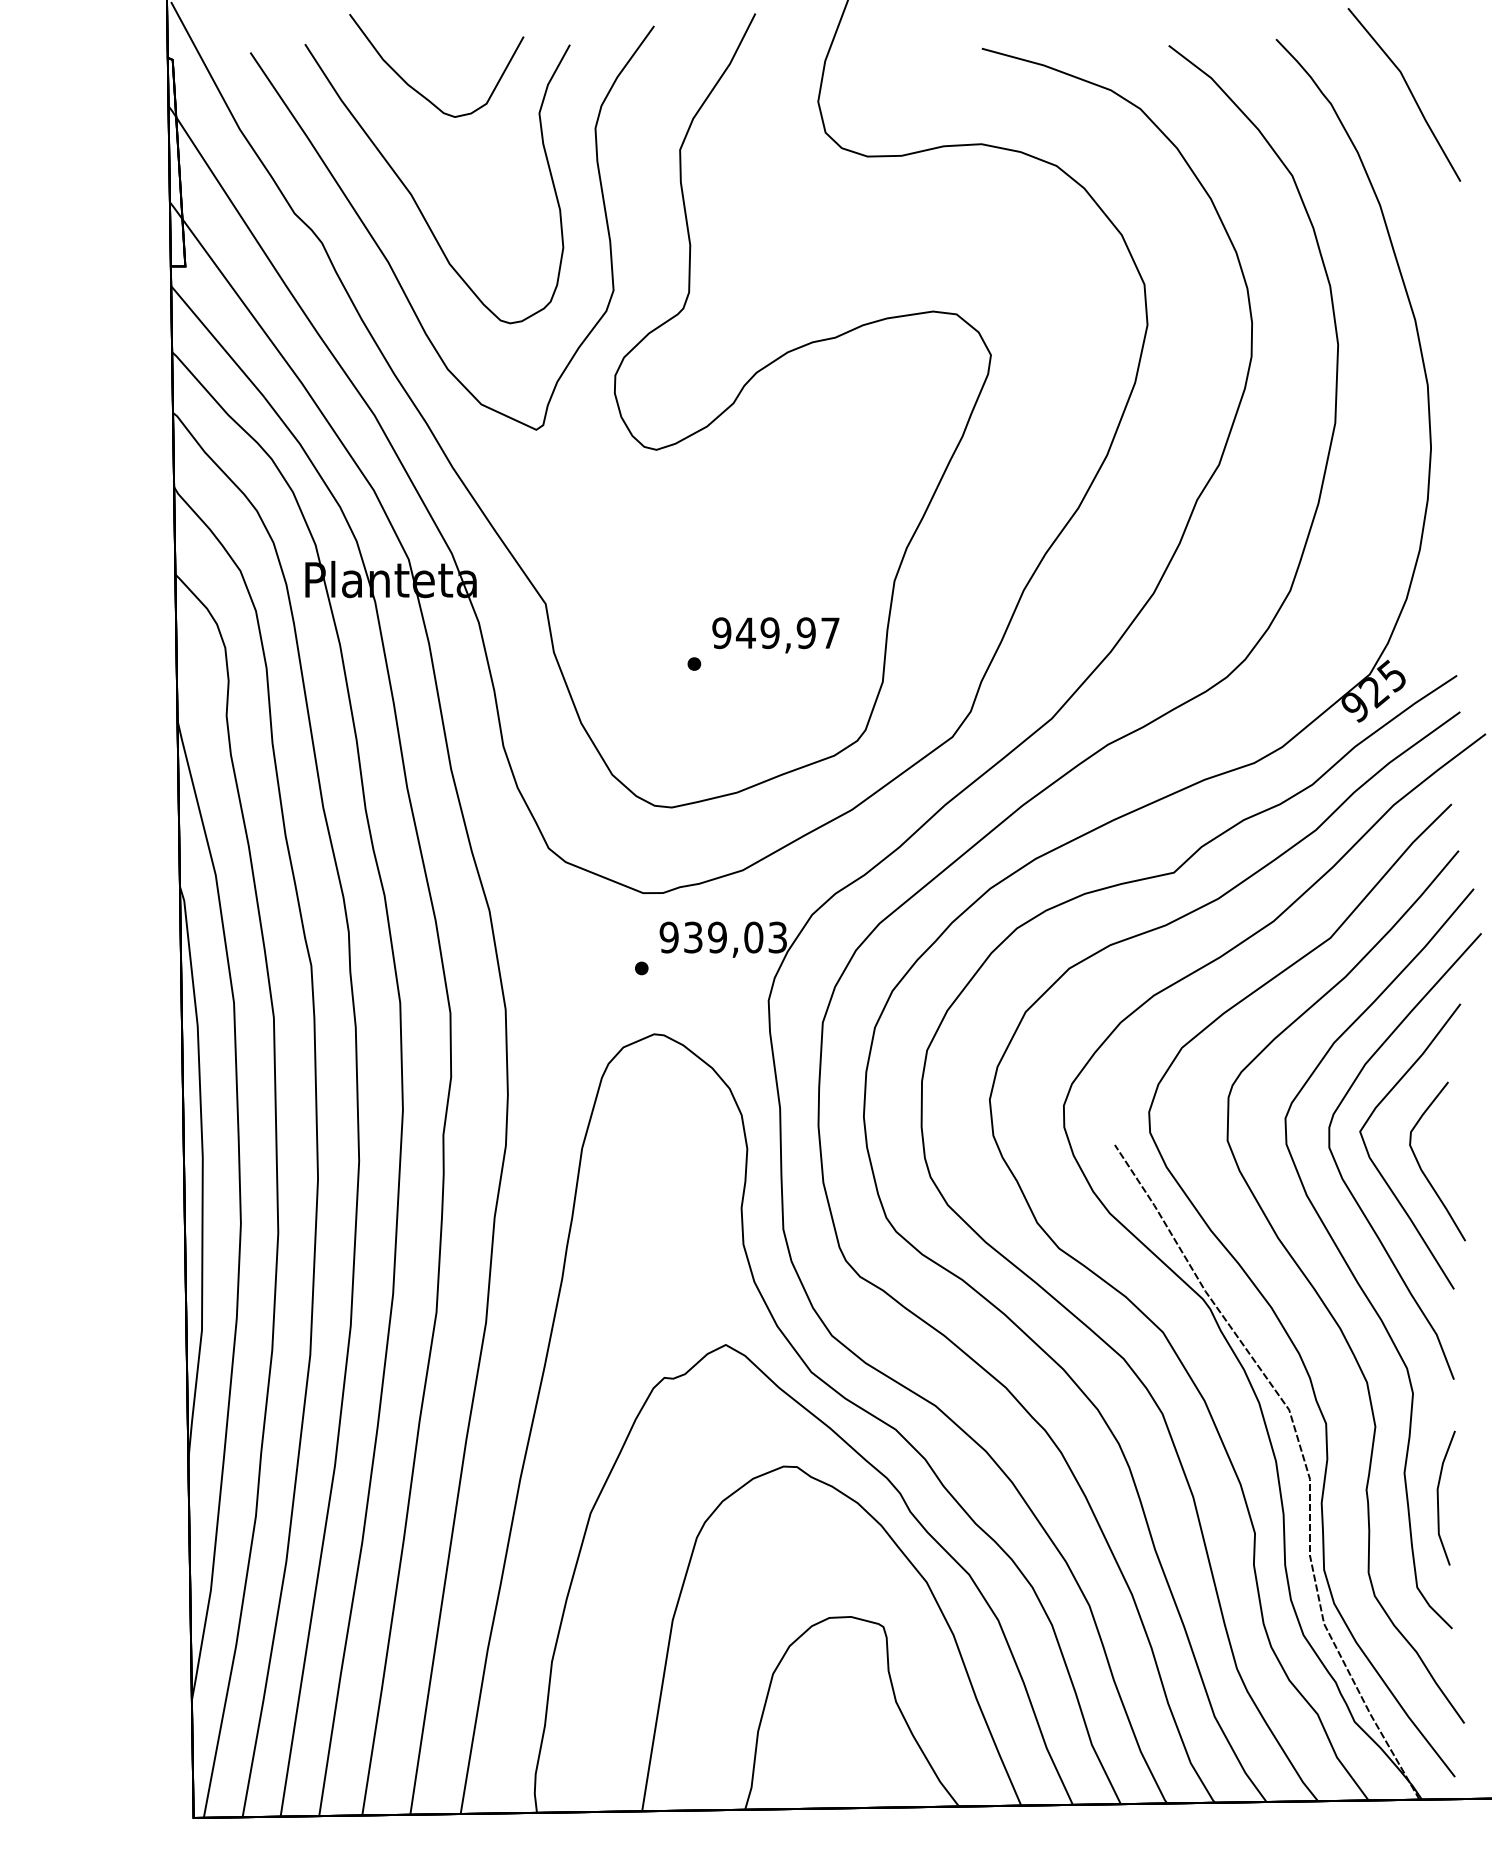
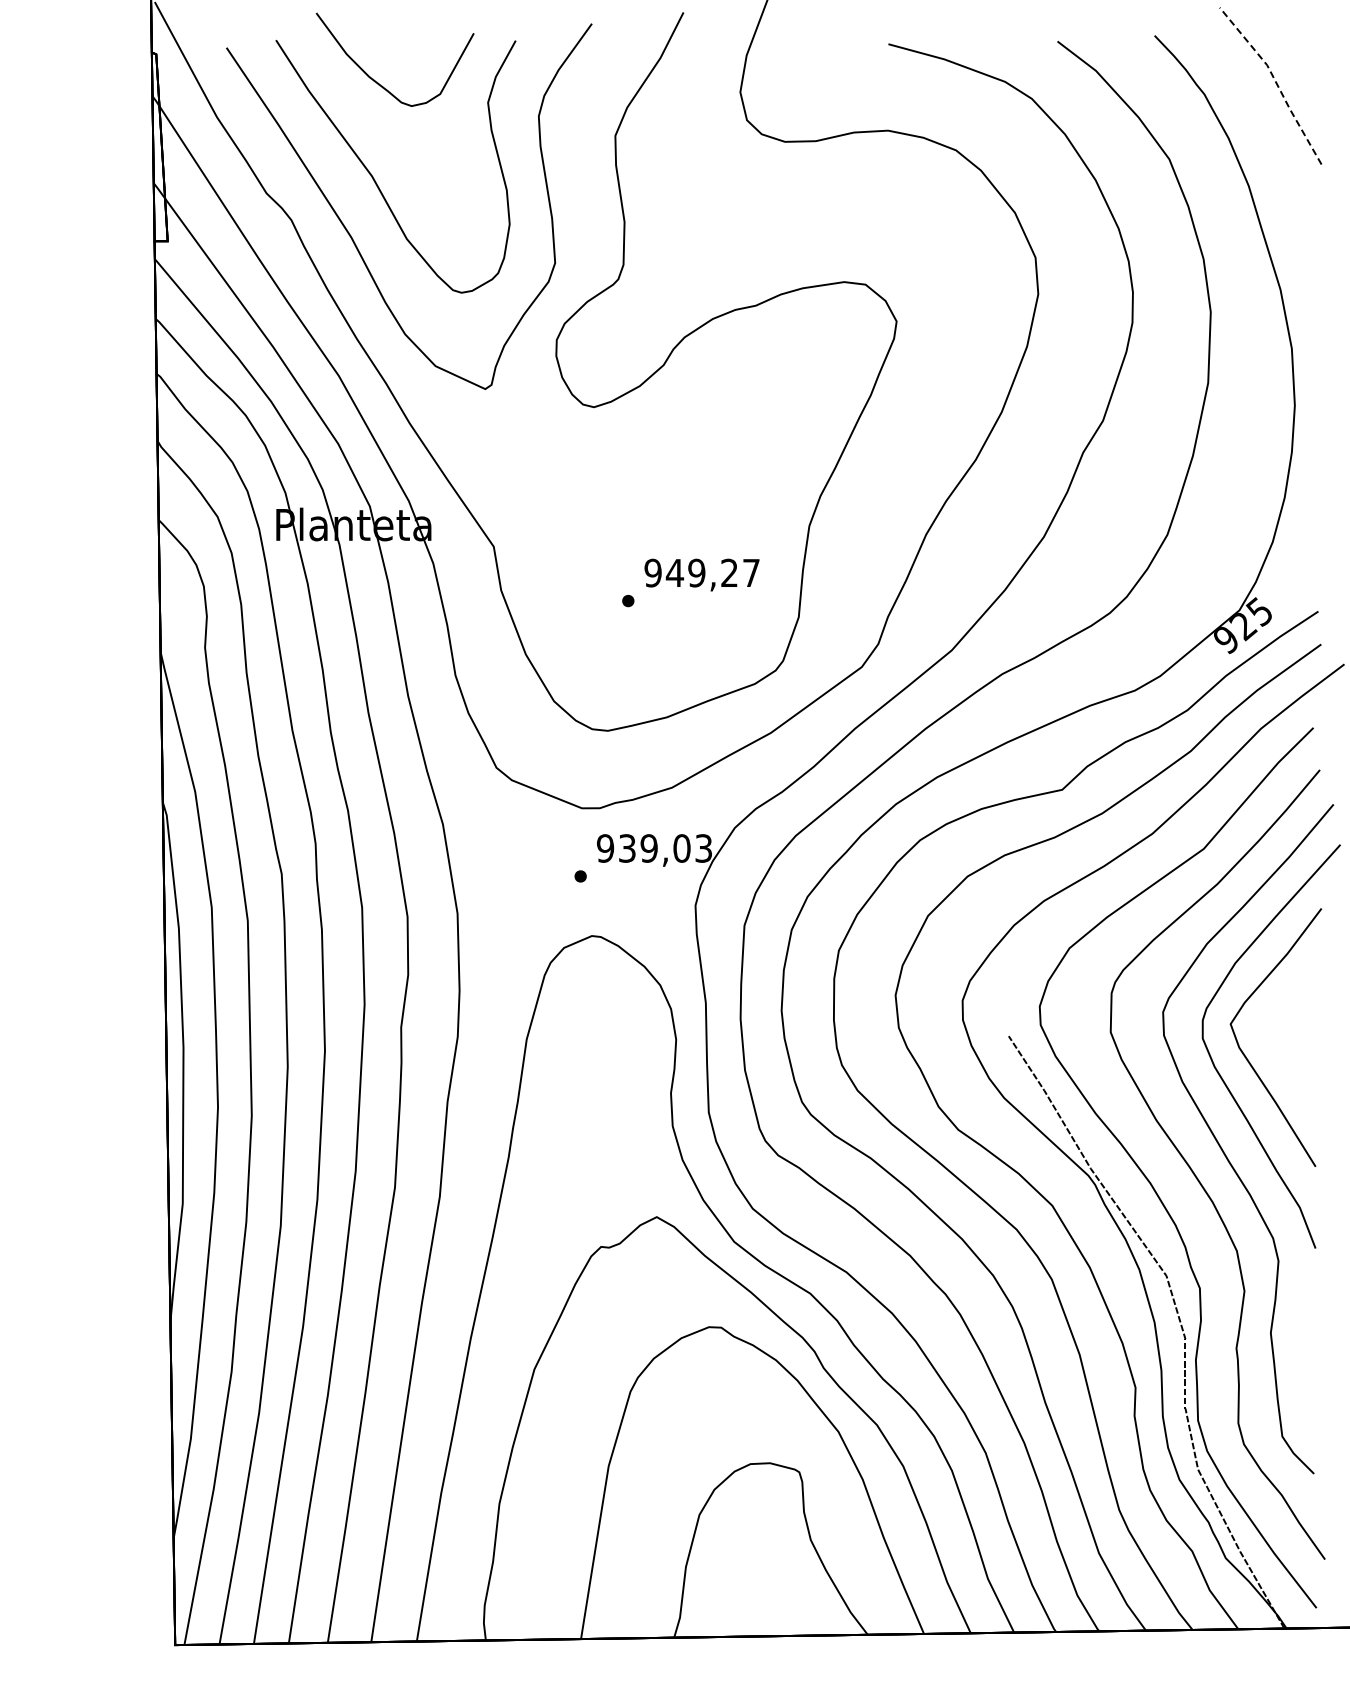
line: (1409, 90) -> (1275, 82), solid -> dashed
text: (806, 632) -> (729, 572), 949,97 -> 949,27
curve: (1424, 1171) -> (1288, 1060), removed
line: (1438, 1497) -> (1301, 1355), removed

